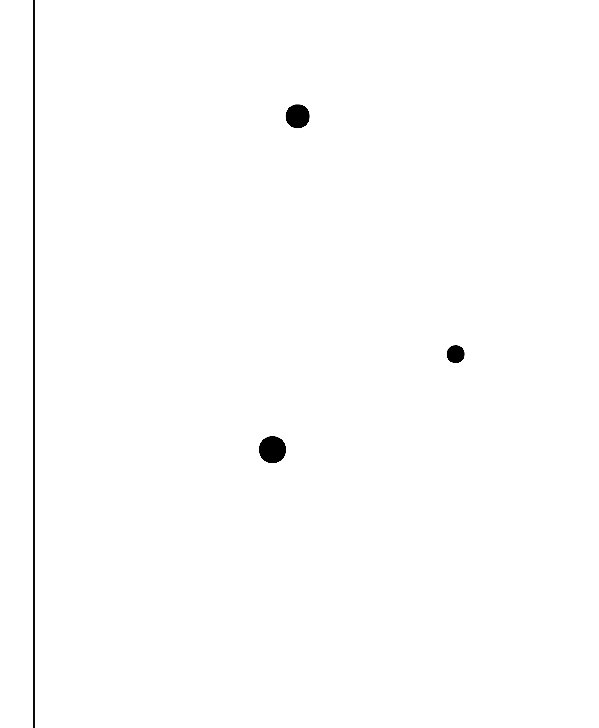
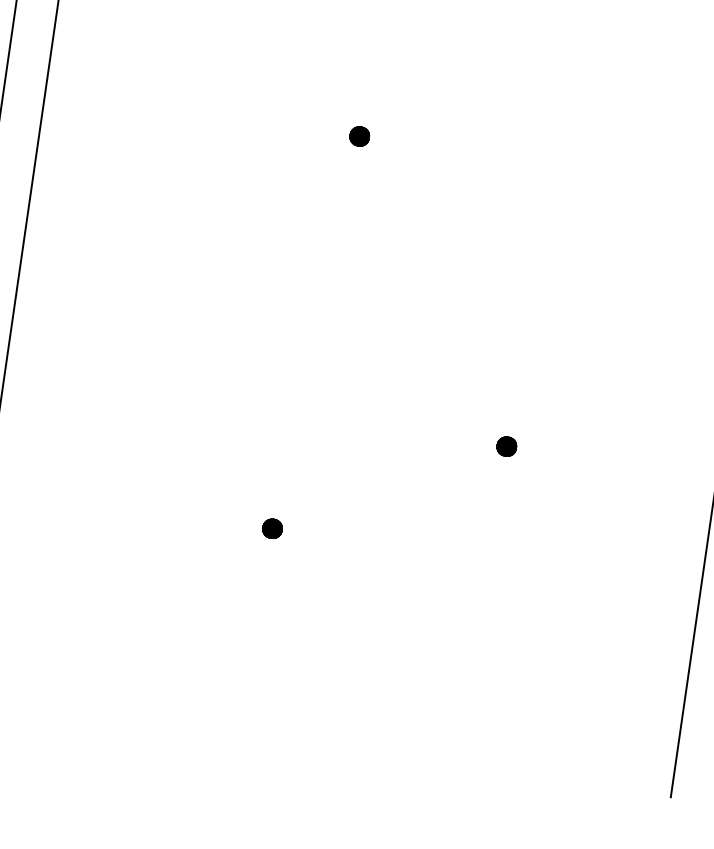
part: (297, 115) -> (359, 135), size x0.71
part: (272, 449) -> (272, 528), size x0.62

